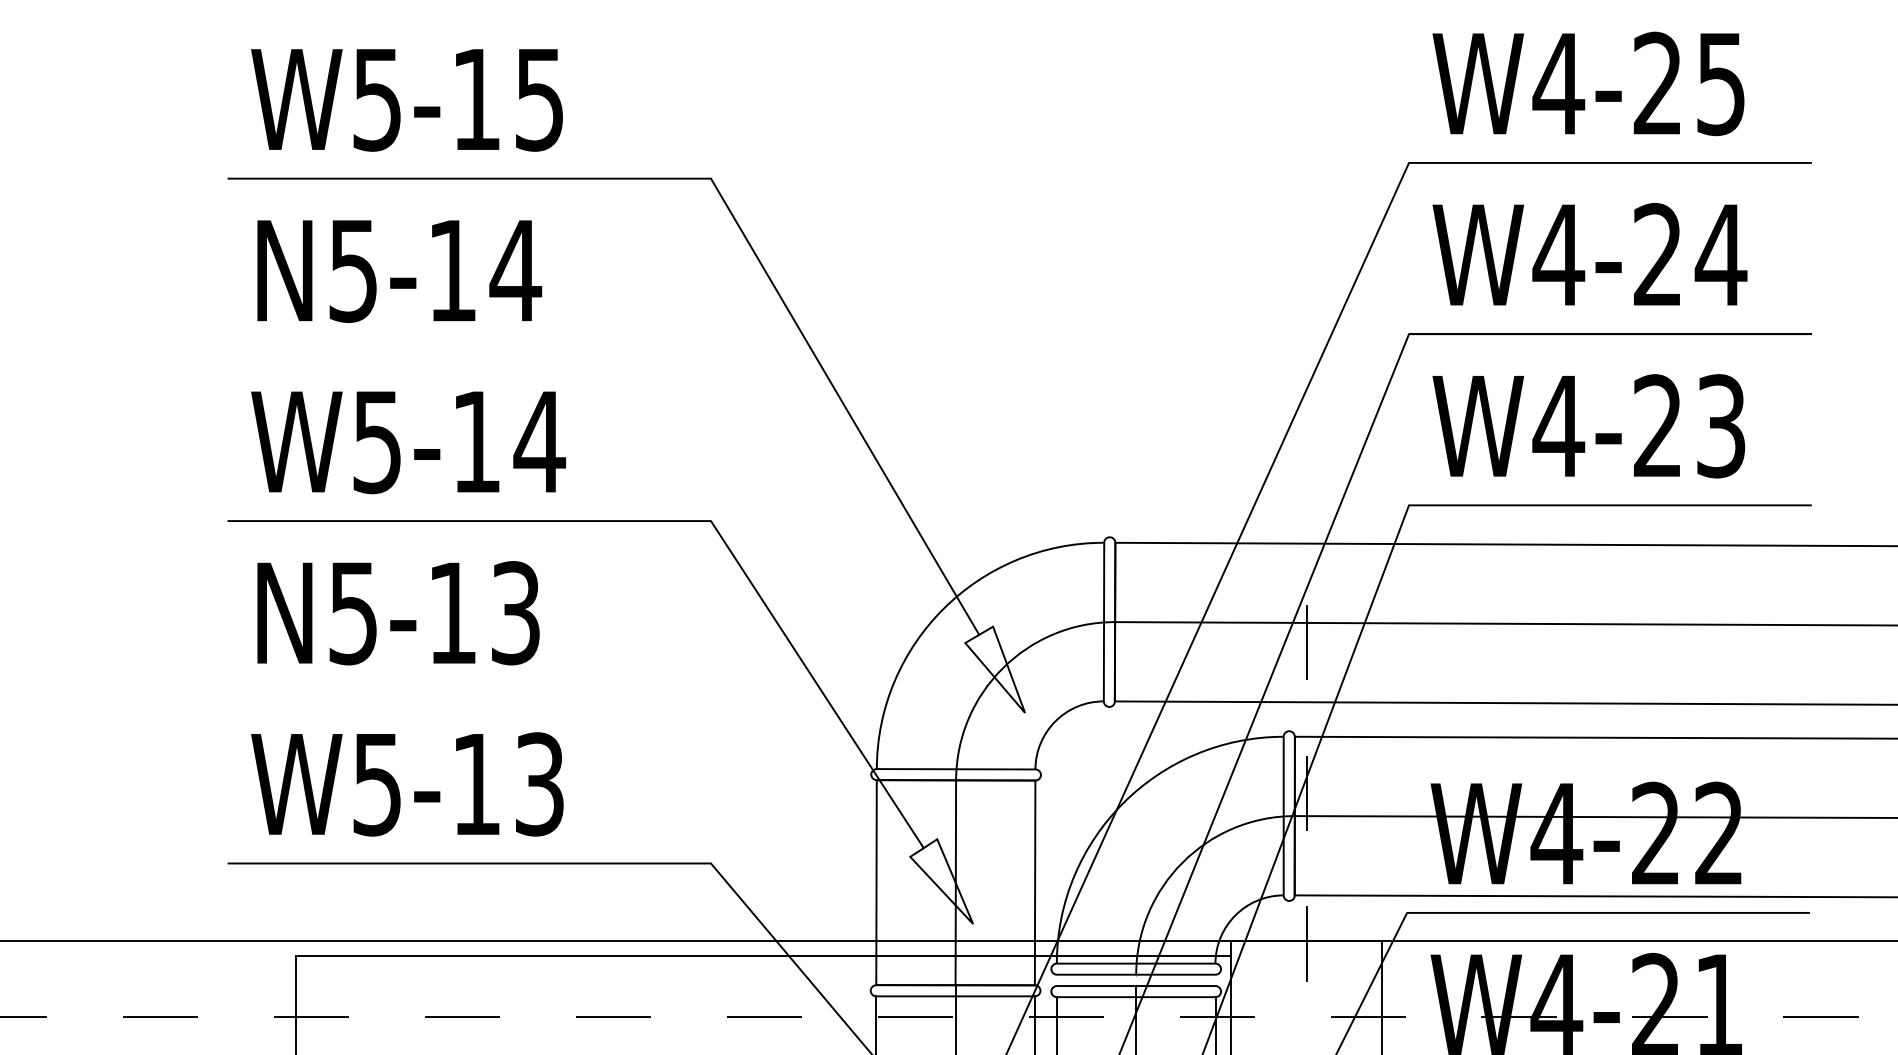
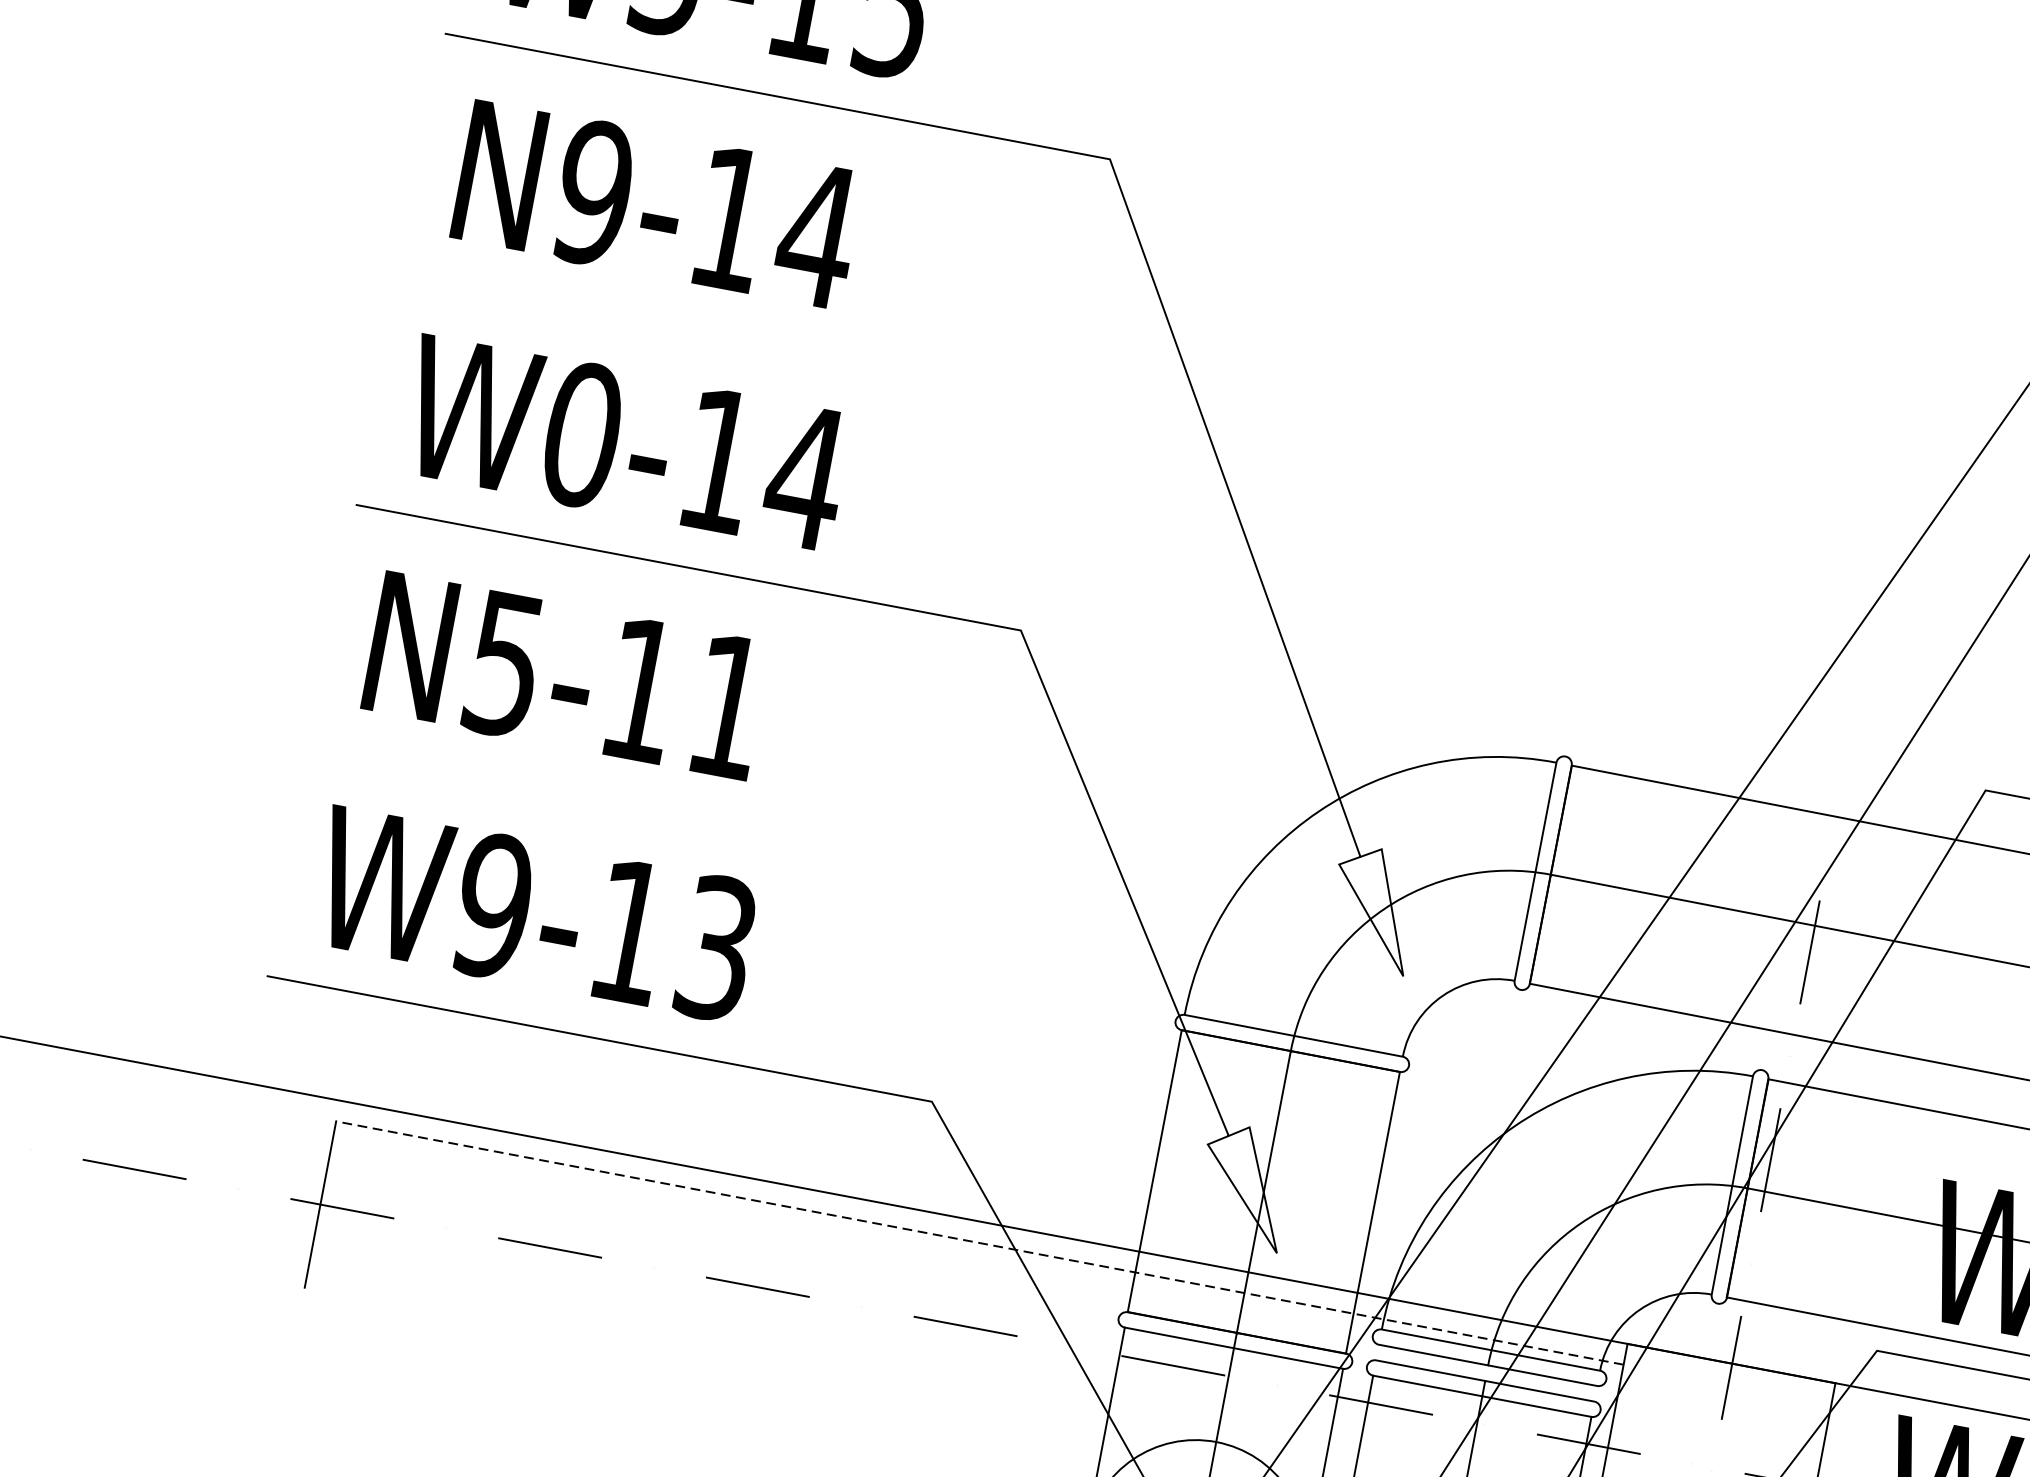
text: (353, 270) -> (594, 192), N5-14 -> N9-14
text: (377, 441) -> (582, 434), W5-14 -> W0-14
text: (515, 613) -> (727, 706), N5-13 -> N5-11
text: (377, 784) -> (493, 906), W5-13 -> W9-13
line: (763, 956) -> (979, 1243), solid -> dashed

